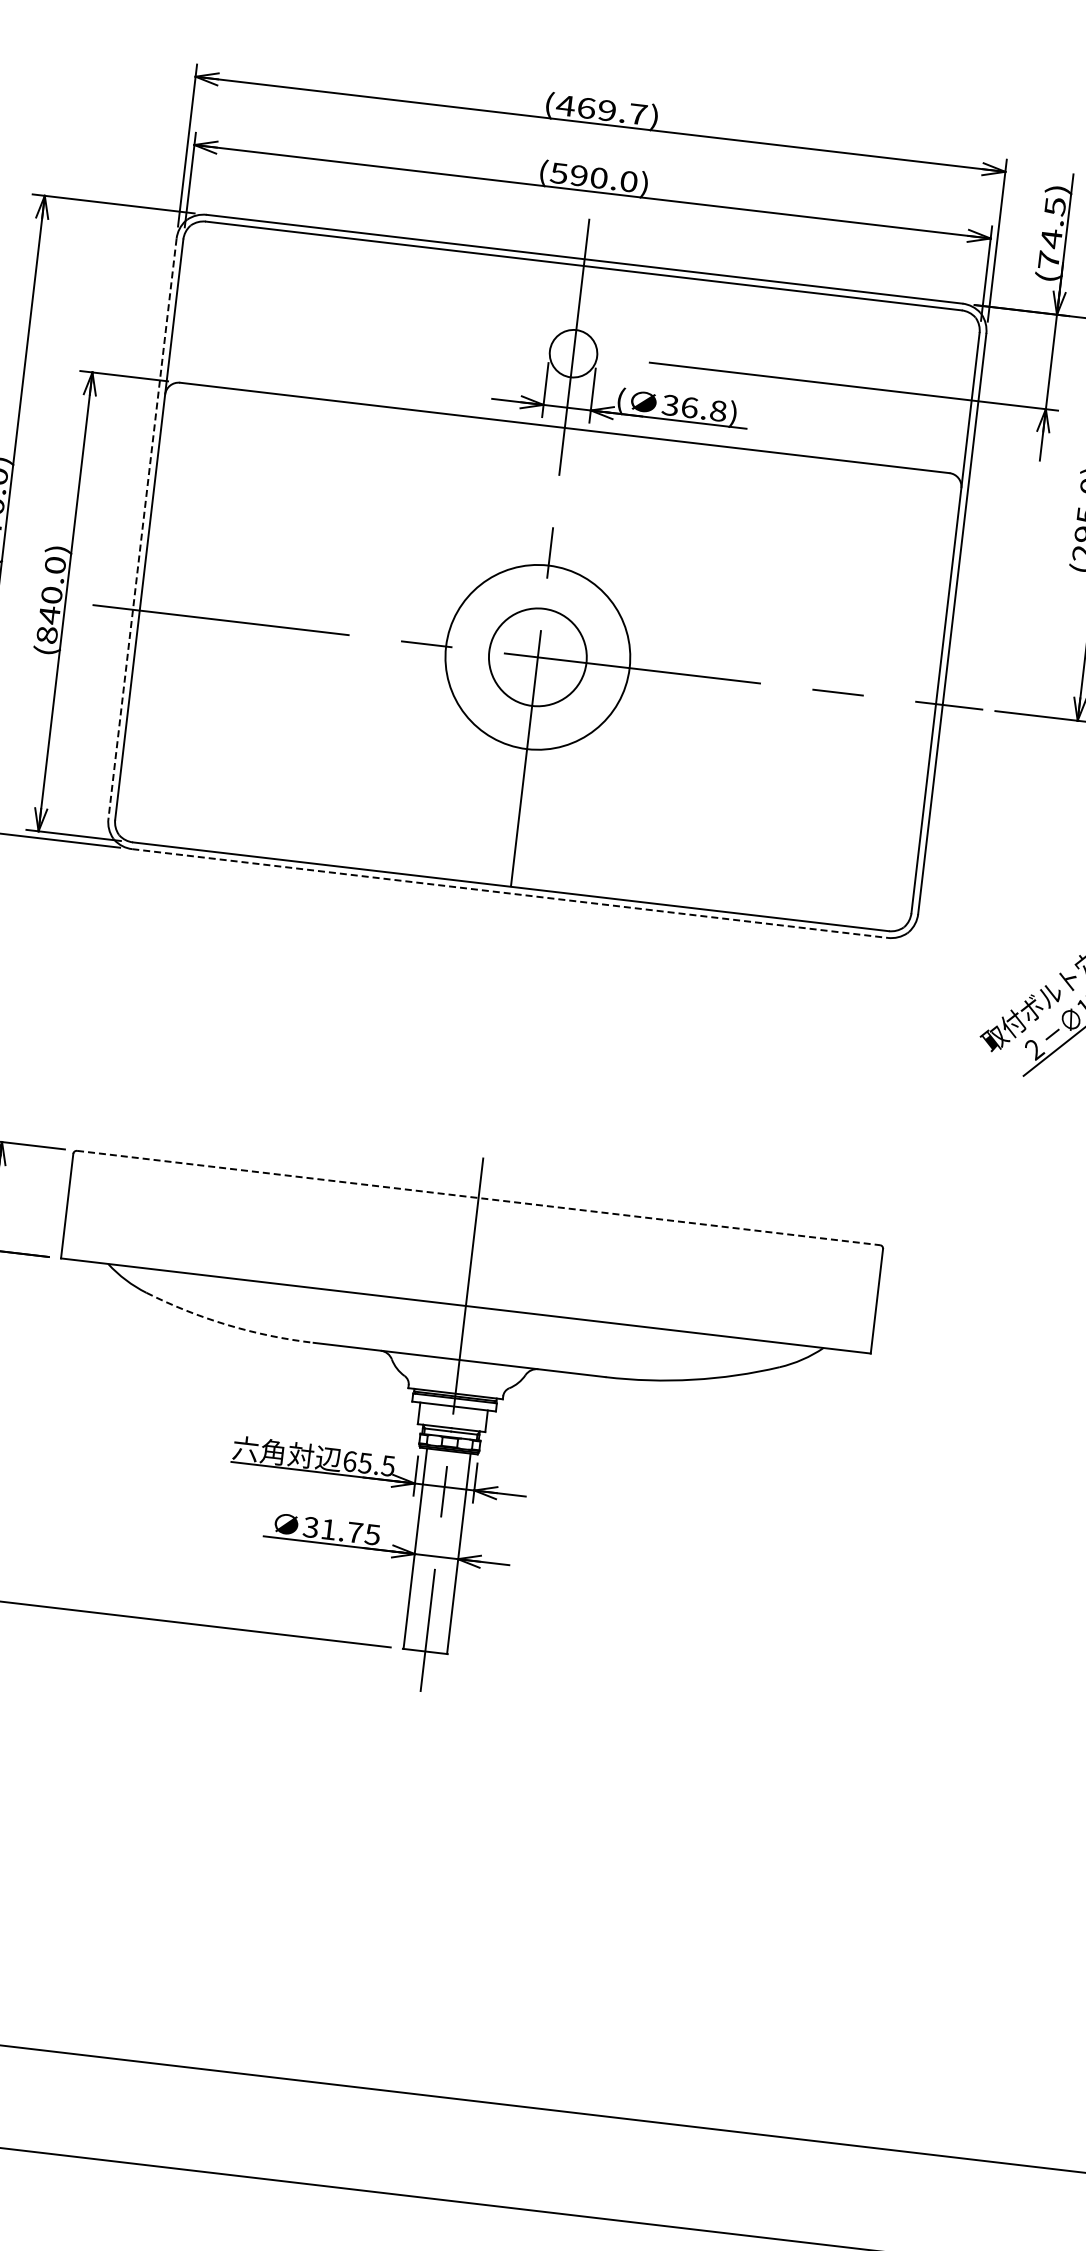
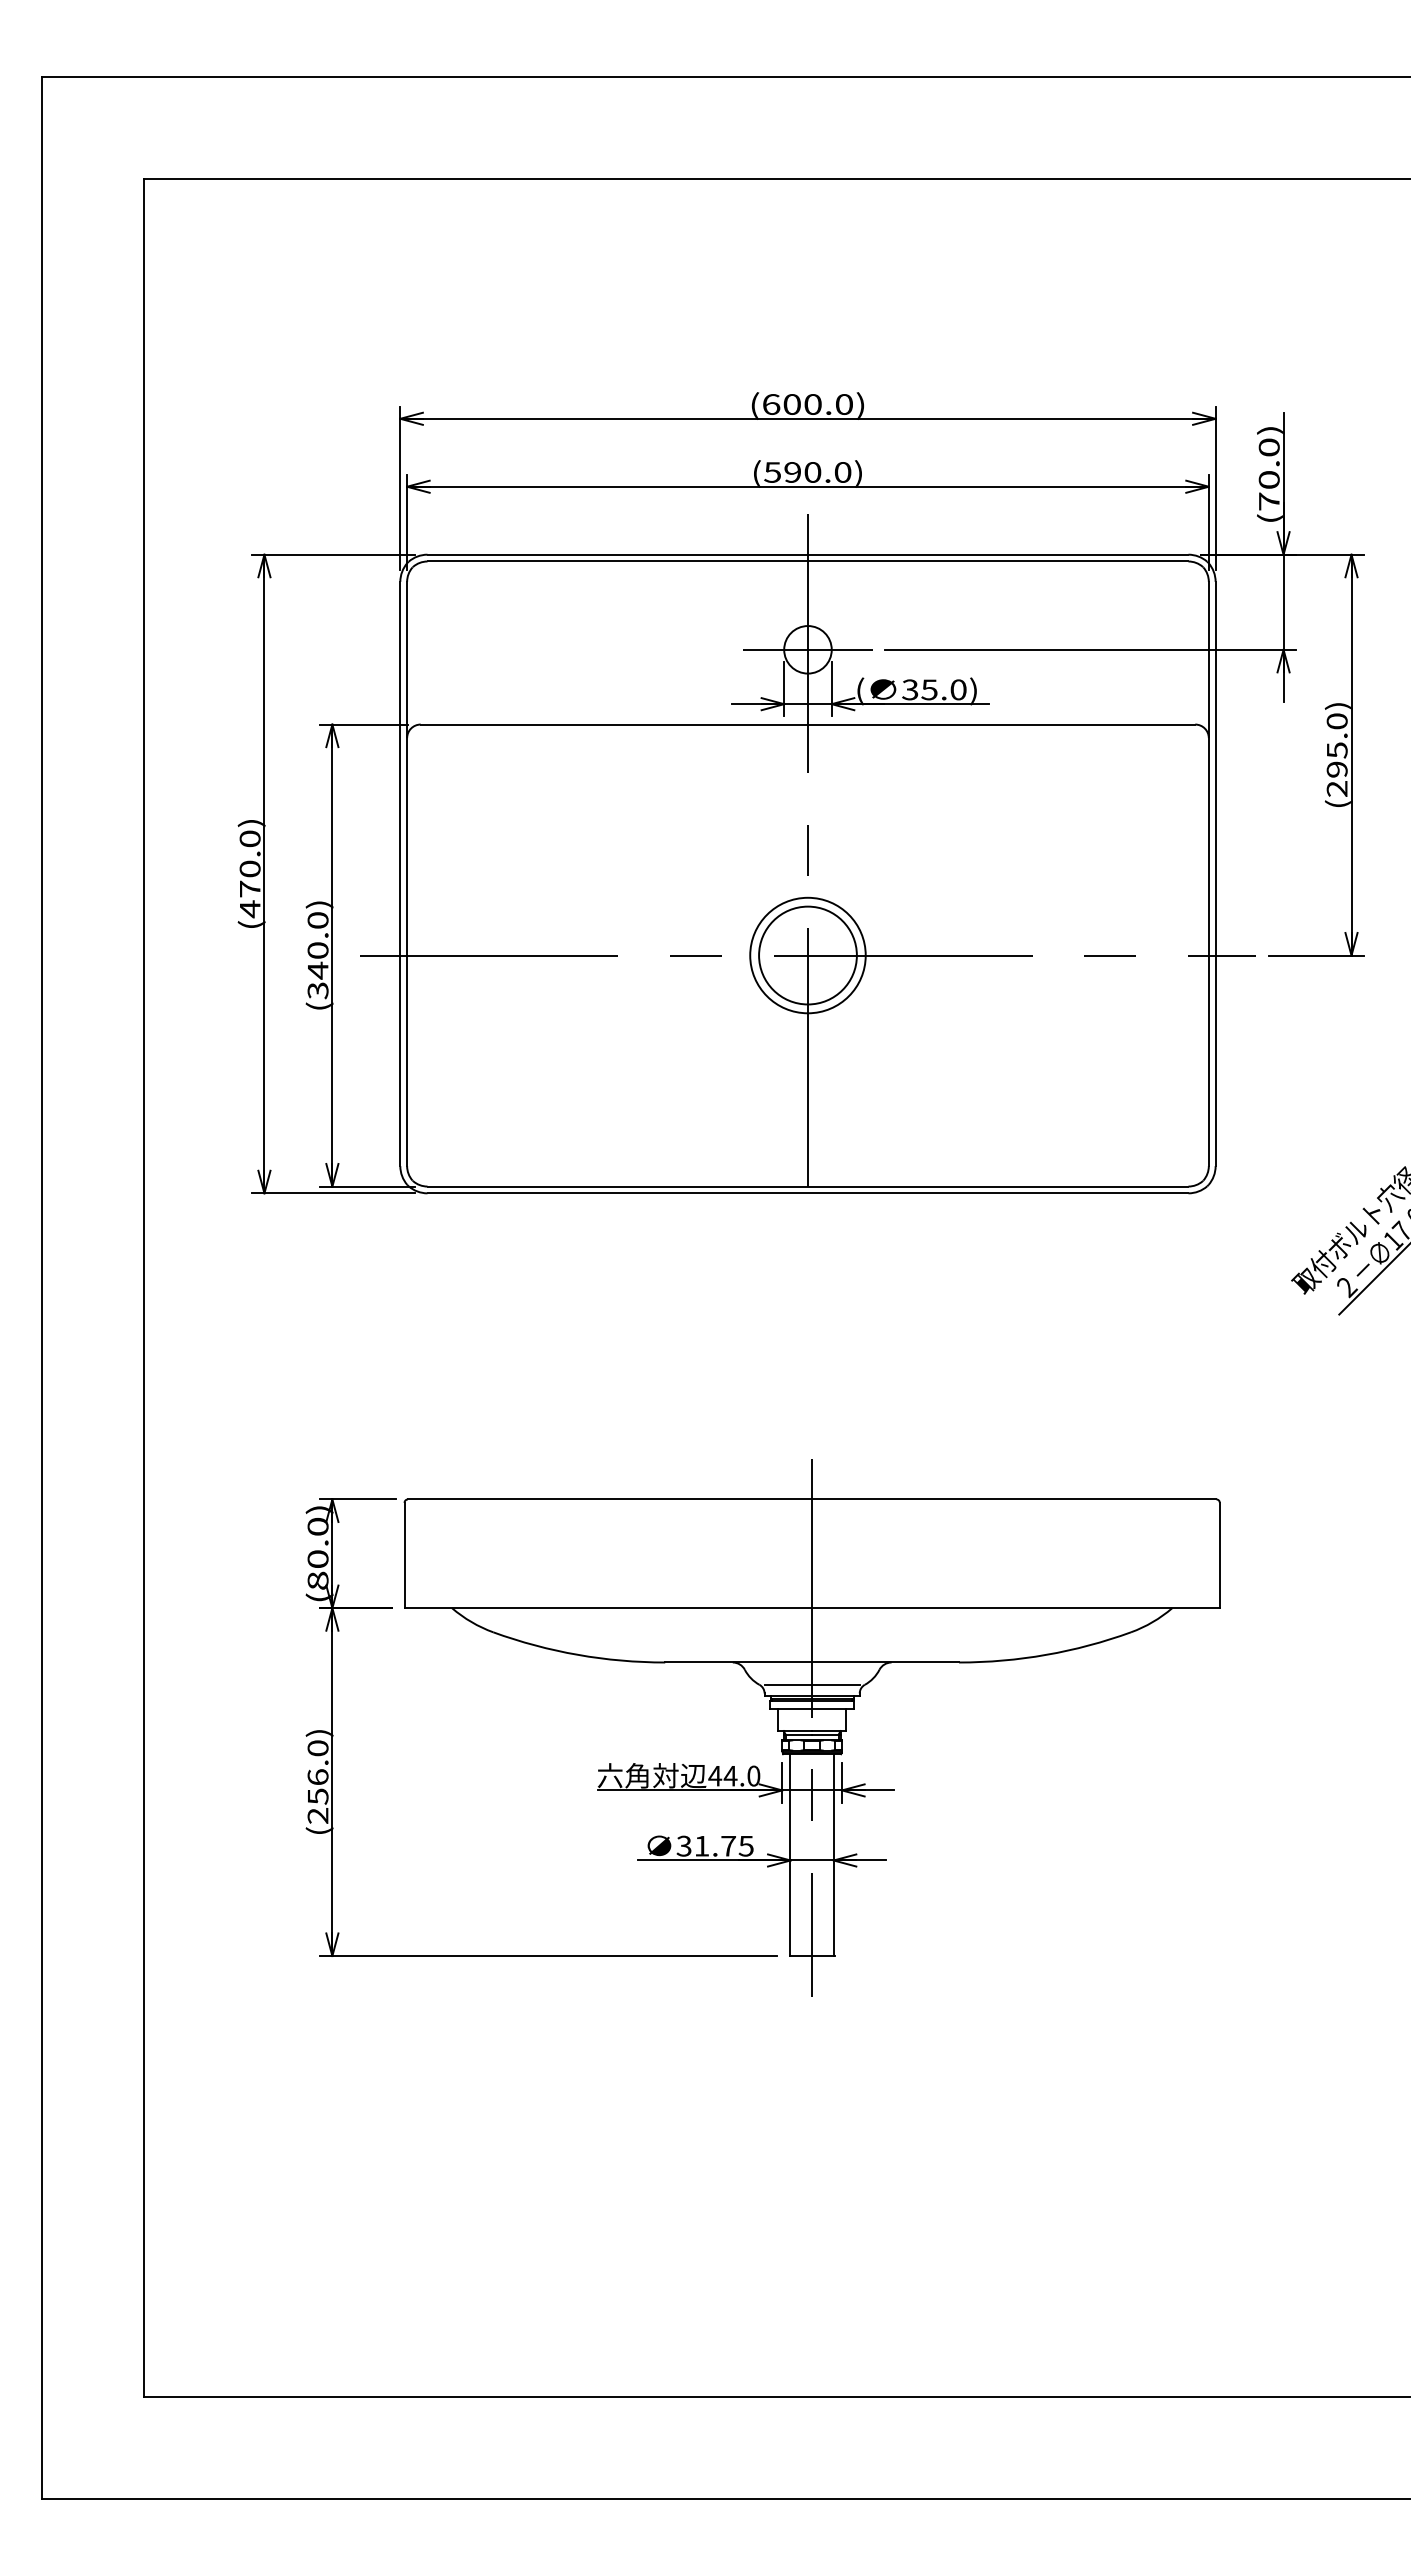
text: (601, 110) -> (807, 404), (469.7) -> (600.0)
text: (1052, 222) -> (1268, 463), (74.5) -> (70.0)
line: (573, 353) -> (807, 649), added
text: (703, 408) -> (943, 689), 36.8) -> 35.0)
line: (142, 529) -> (400, 874), dashed -> solid
text: (46, 634) -> (317, 990), (840.0) -> (340.0)
circle: (537, 657) -> (807, 955), size x0.62
line: (510, 893) -> (808, 1193), dashed -> solid
line: (478, 1198) -> (812, 1499), dashed -> solid
arc: (227, 1324) -> (577, 1654), dashed -> solid
line: (456, 1381) -> (811, 1684), added
text: (369, 1463) -> (734, 1775), 65.5 -> 44.0

